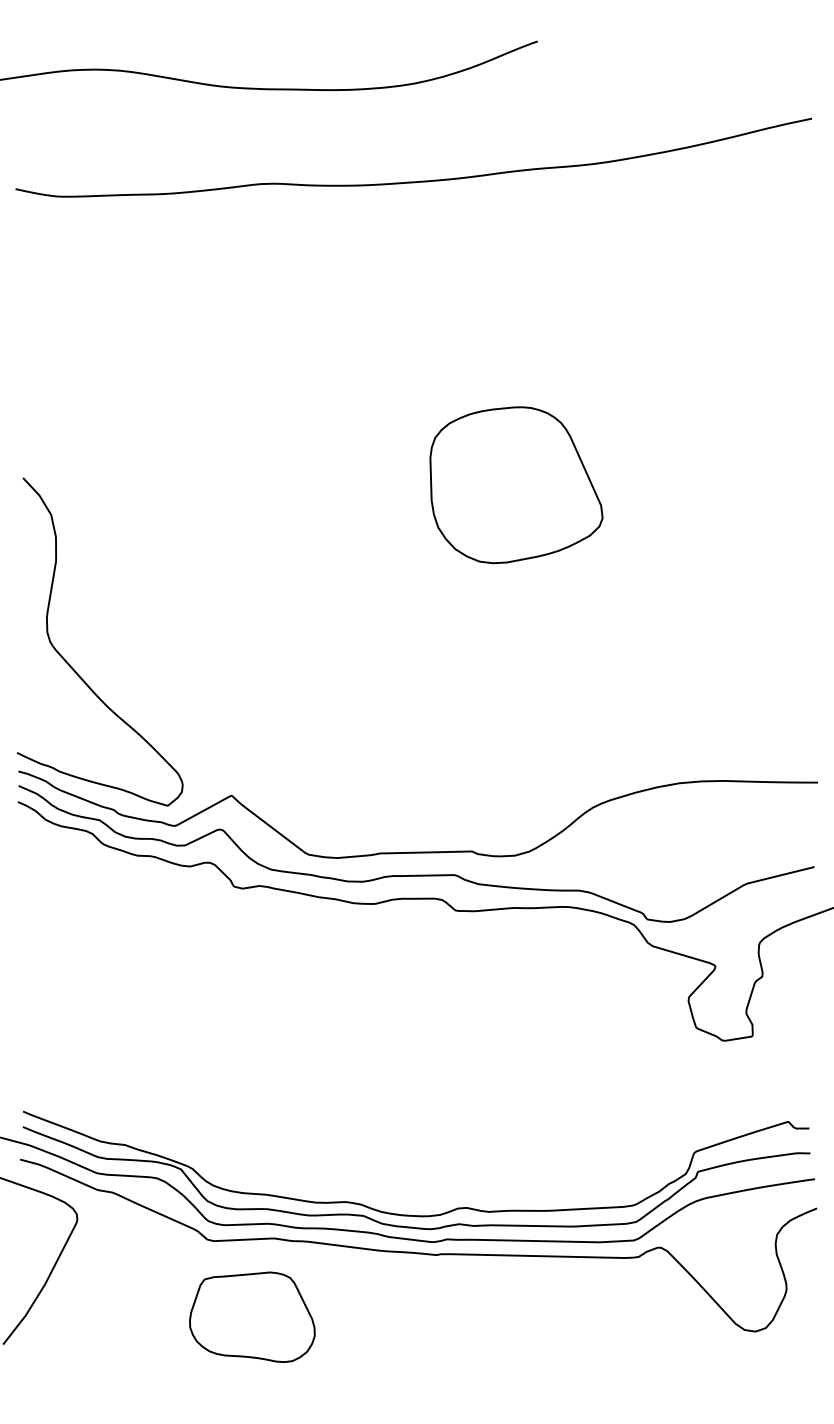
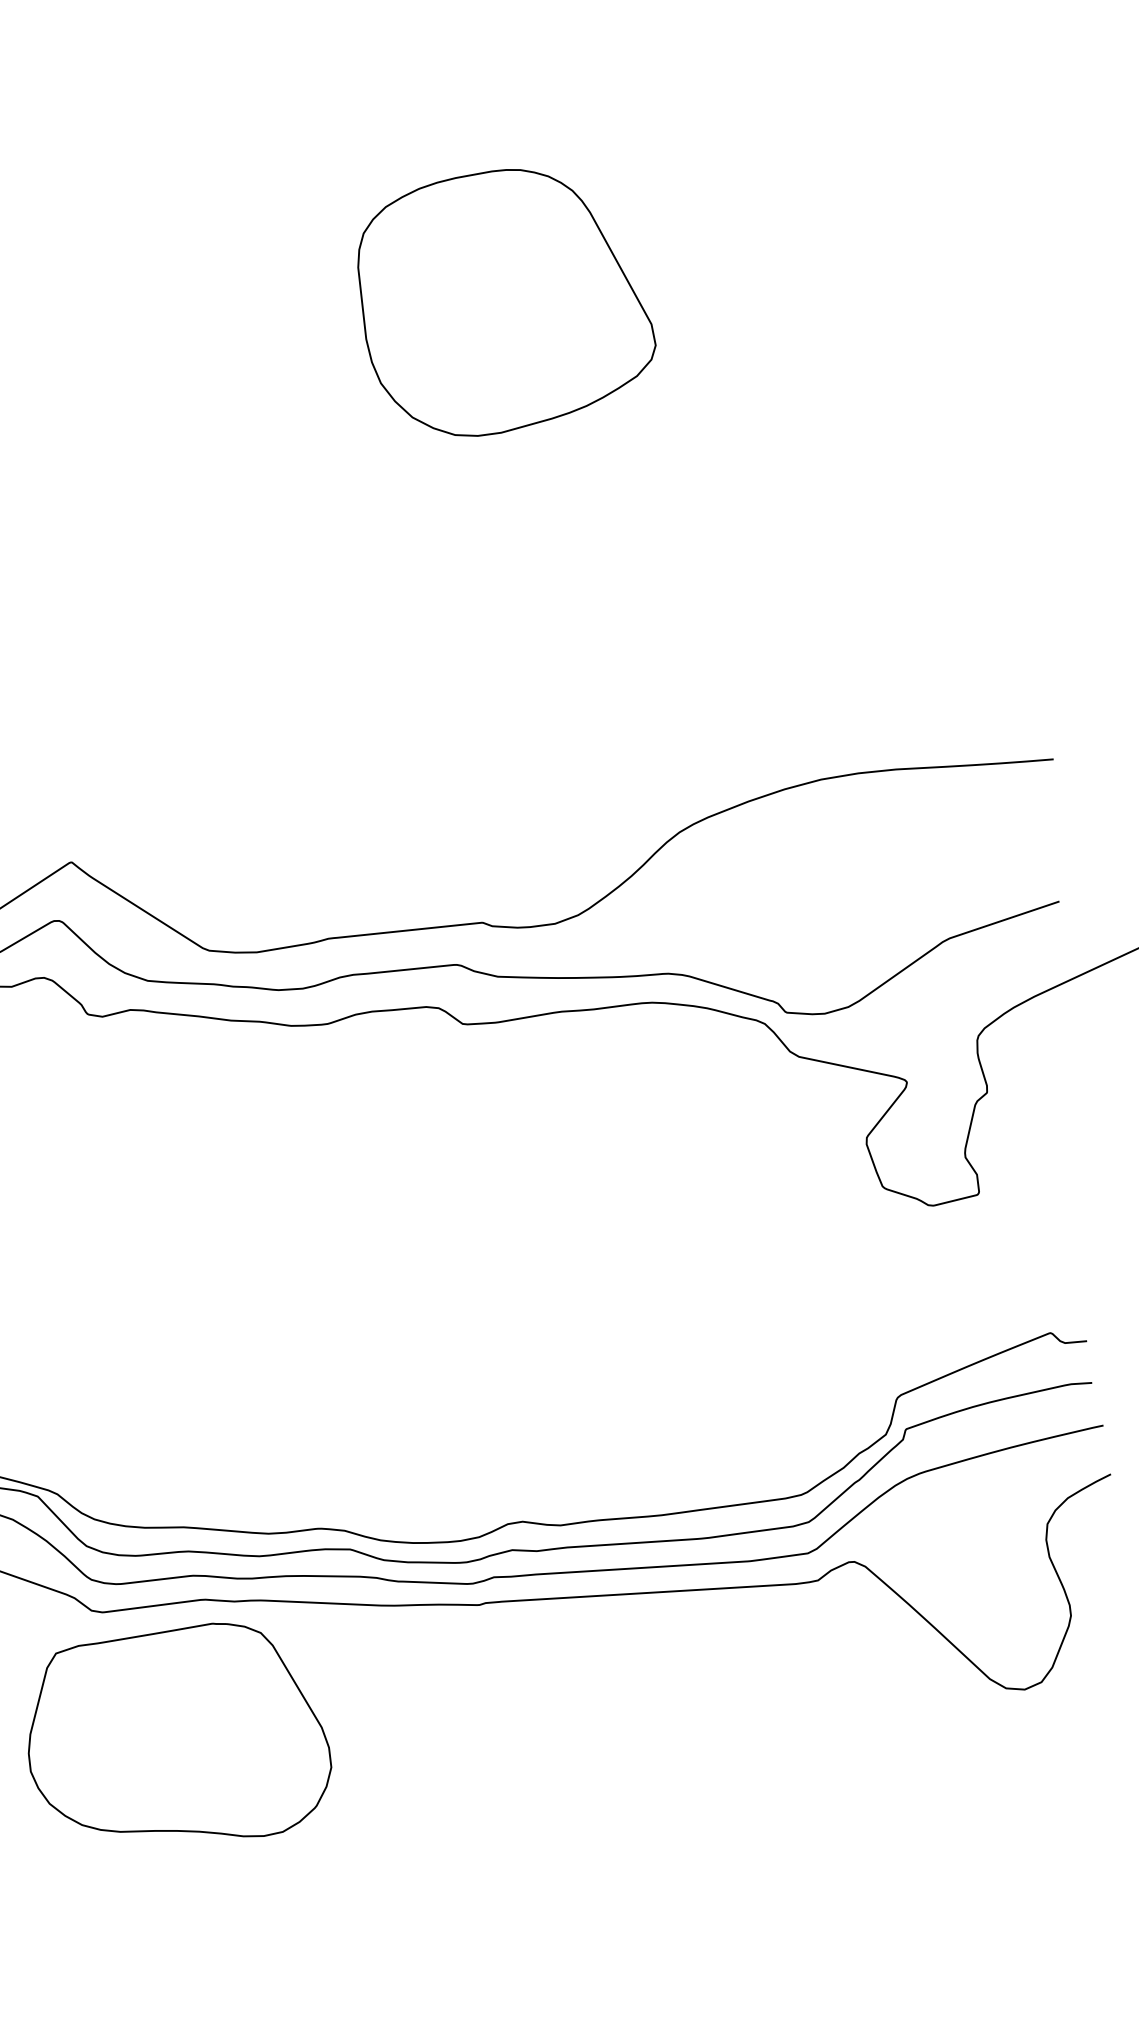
part: (252, 1317) -> (178, 1735), size x1.43

